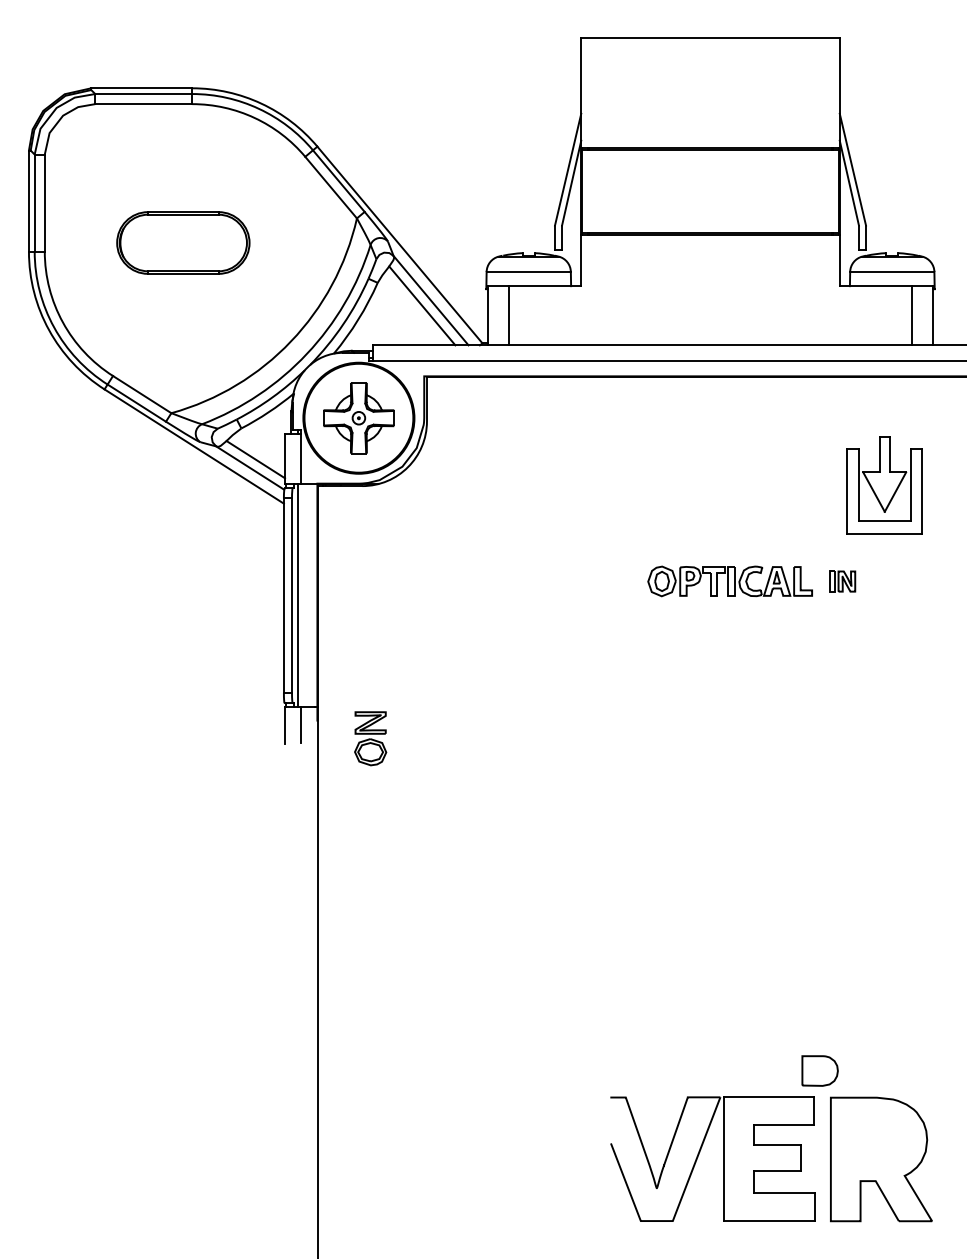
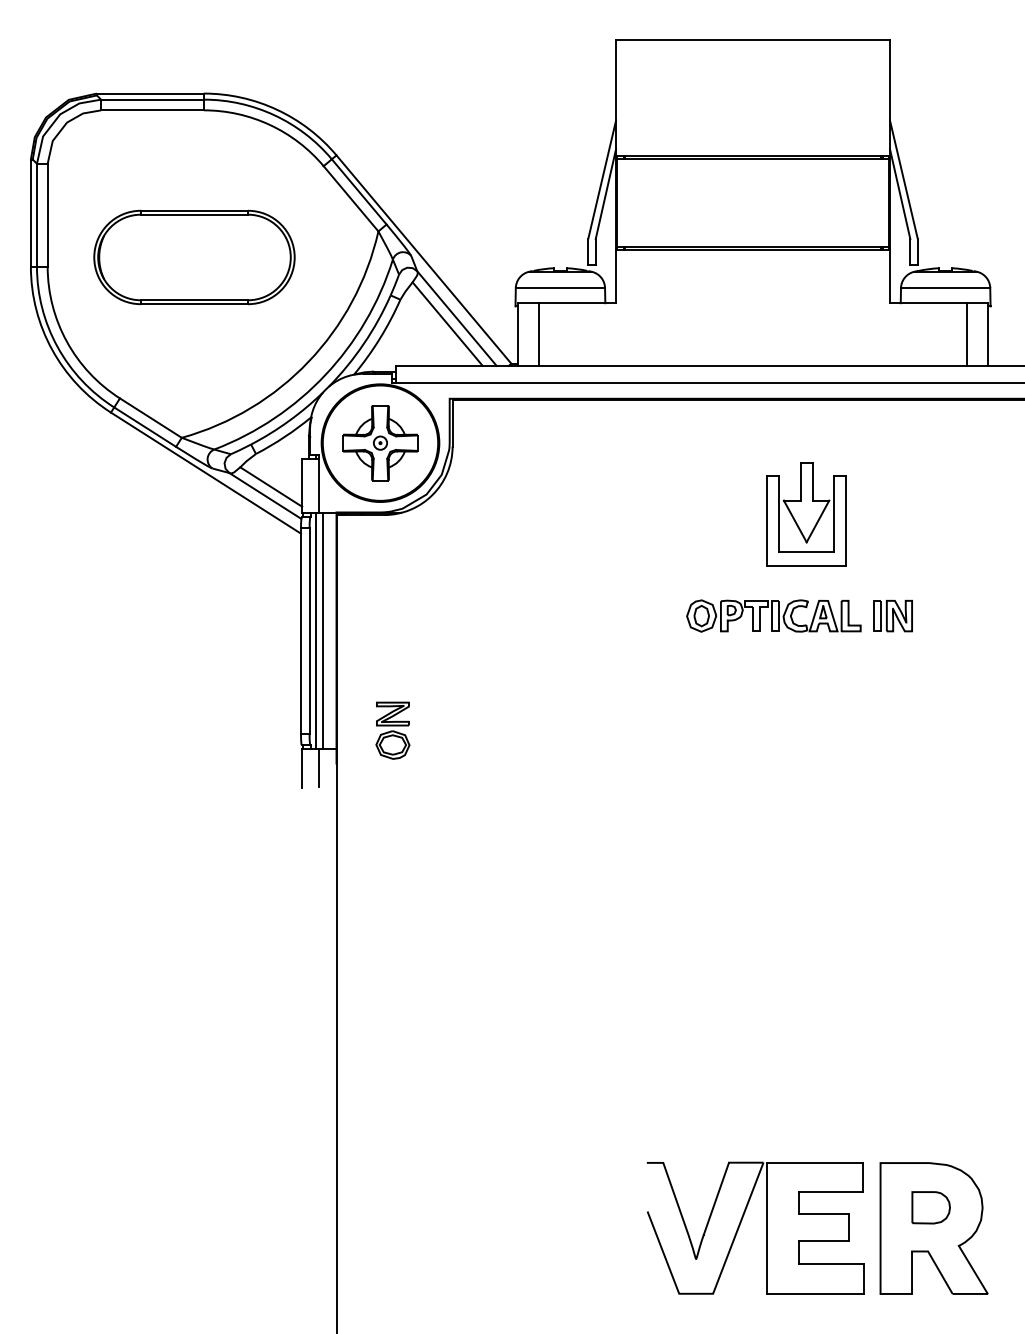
part: (183, 243) -> (194, 257), size x1.43
part: (884, 485) -> (806, 514), moved
part: (842, 581) -> (892, 616), size x1.43
line: (304, 595) -> (322, 630), added
part: (370, 738) -> (392, 730), moved
part: (819, 1070) -> (930, 1207), moved

